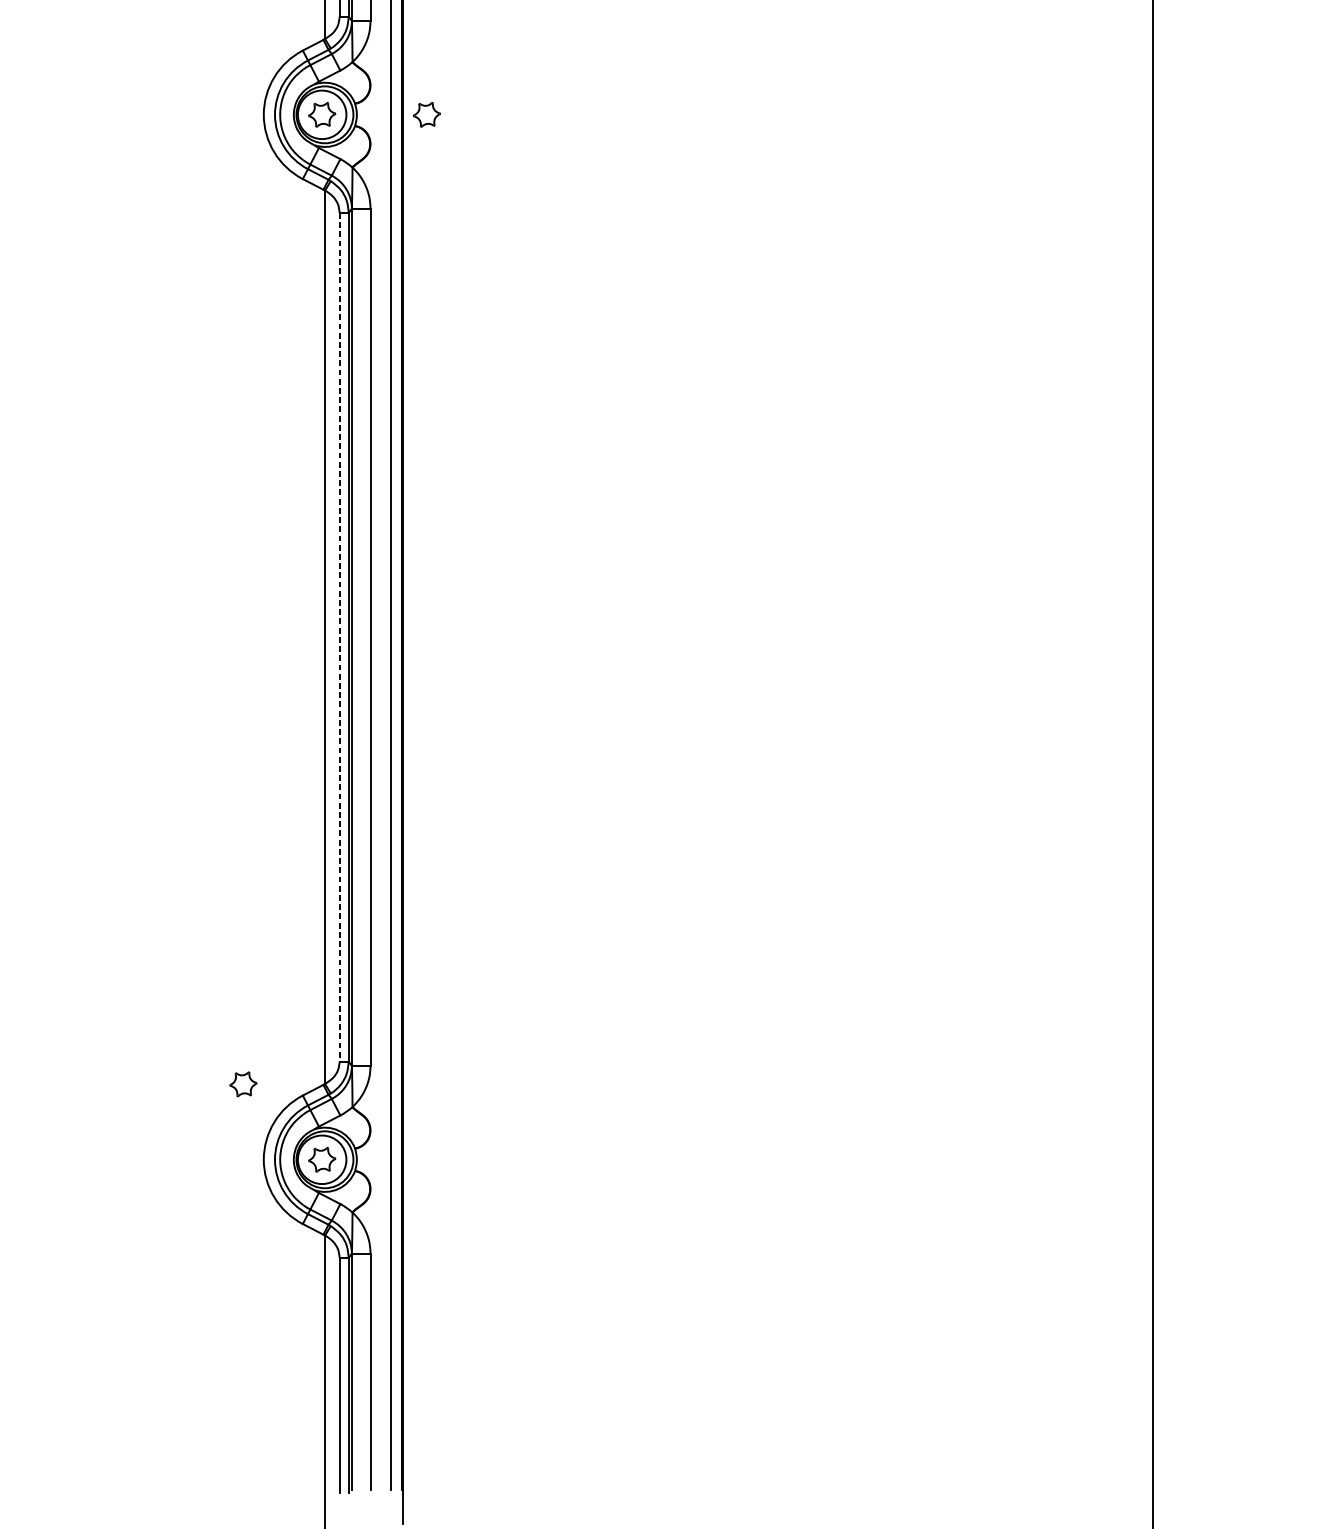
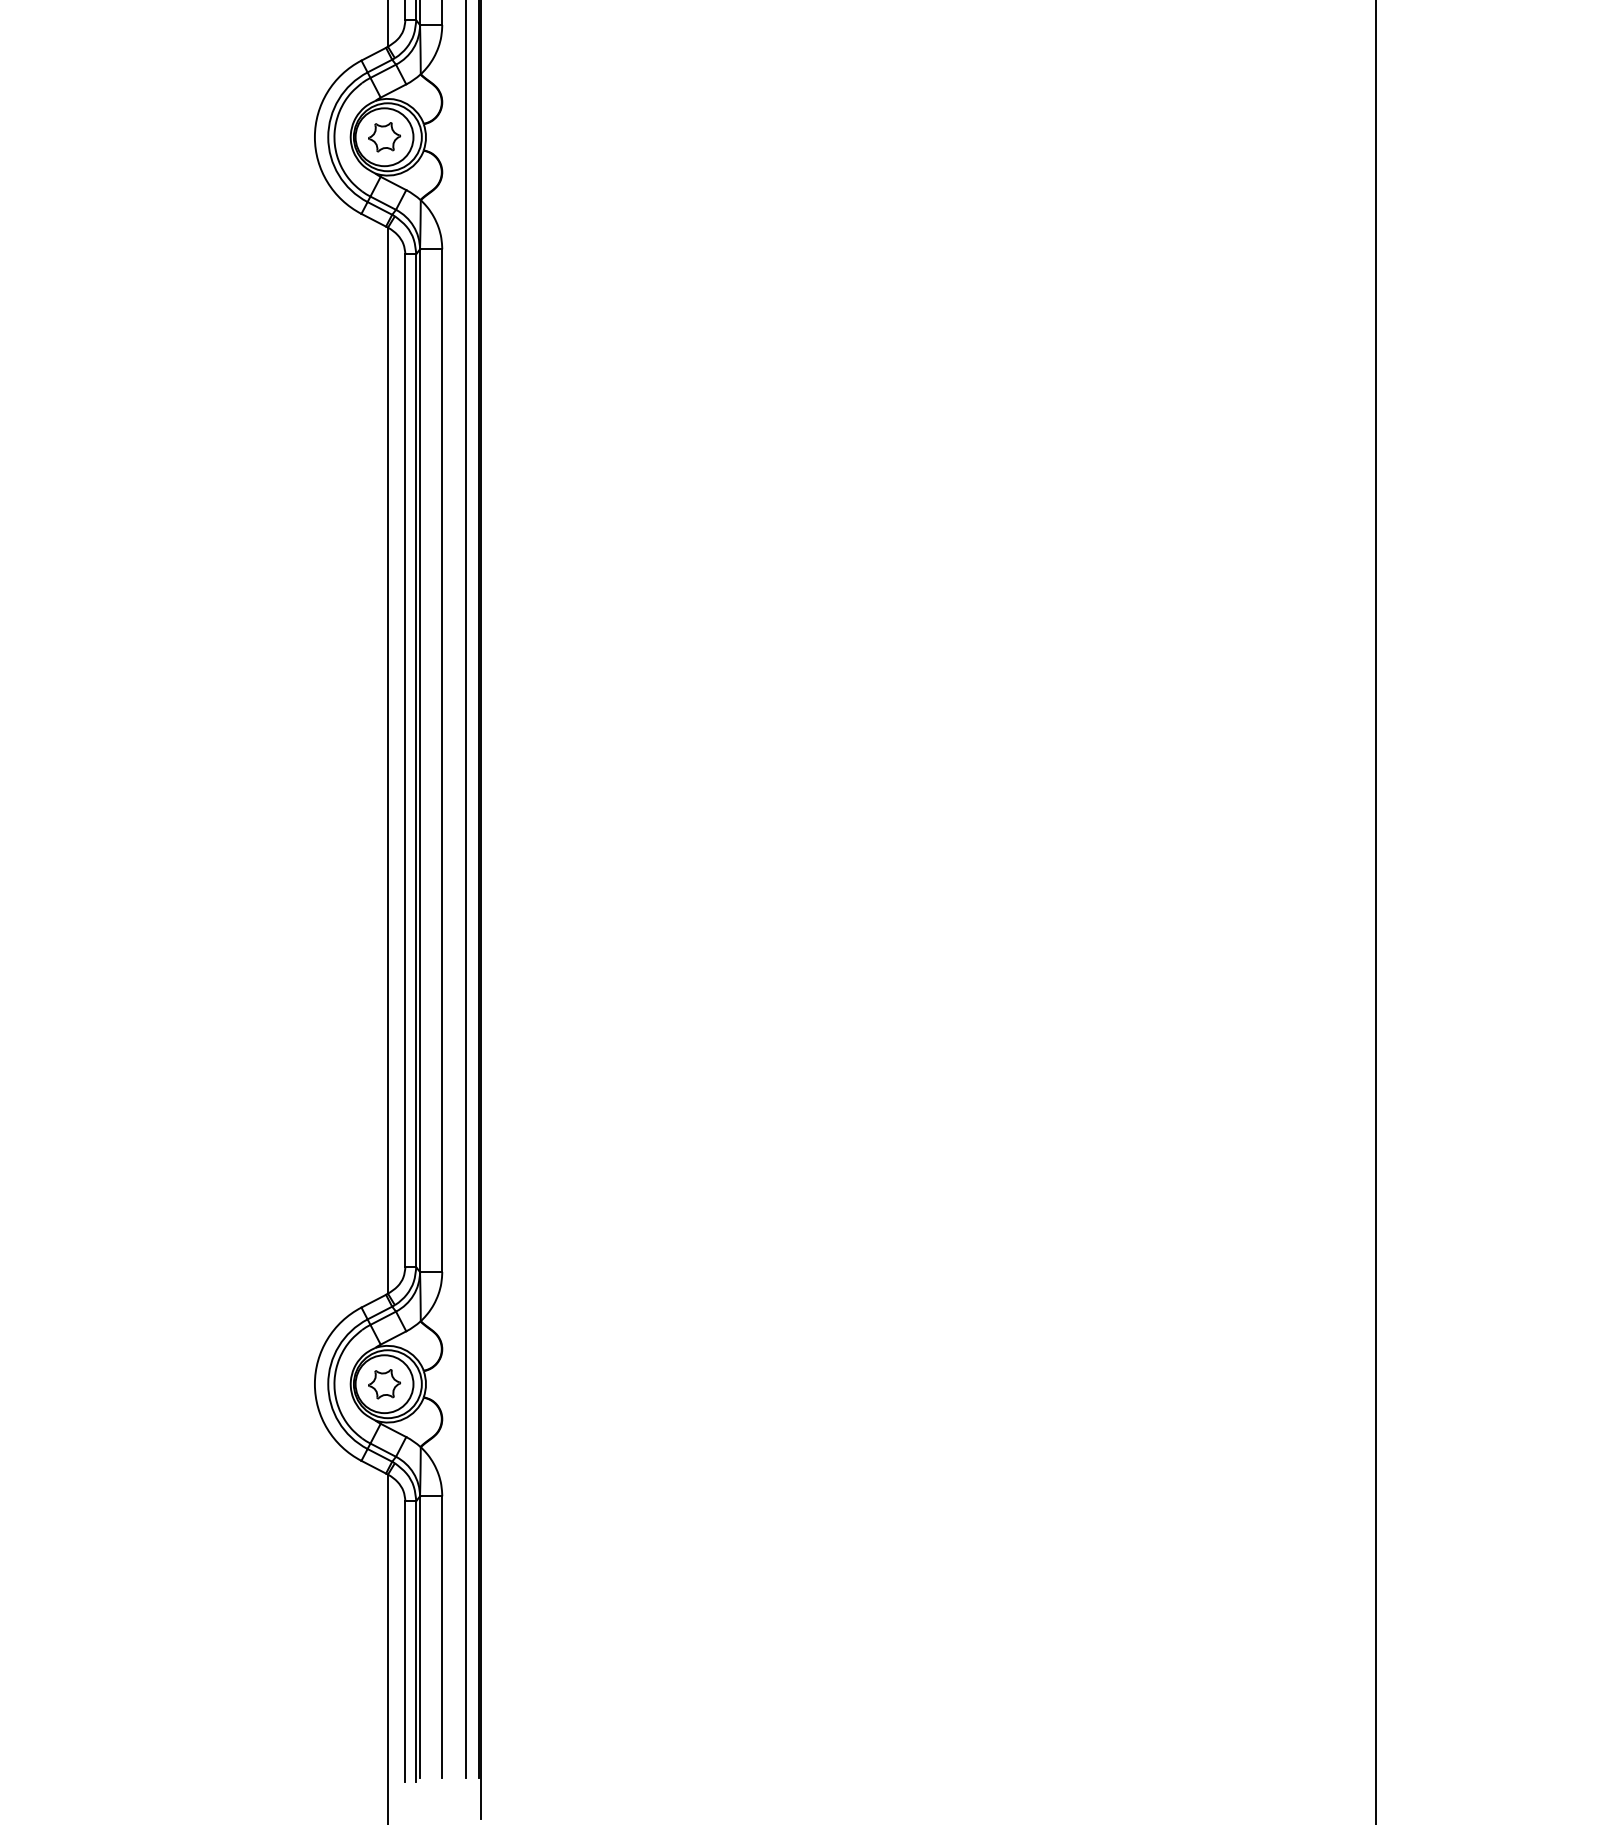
part: (426, 115) -> (509, 137), removed
line: (339, 637) -> (405, 761), dashed -> solid
part: (243, 1084) -> (290, 1294), removed

